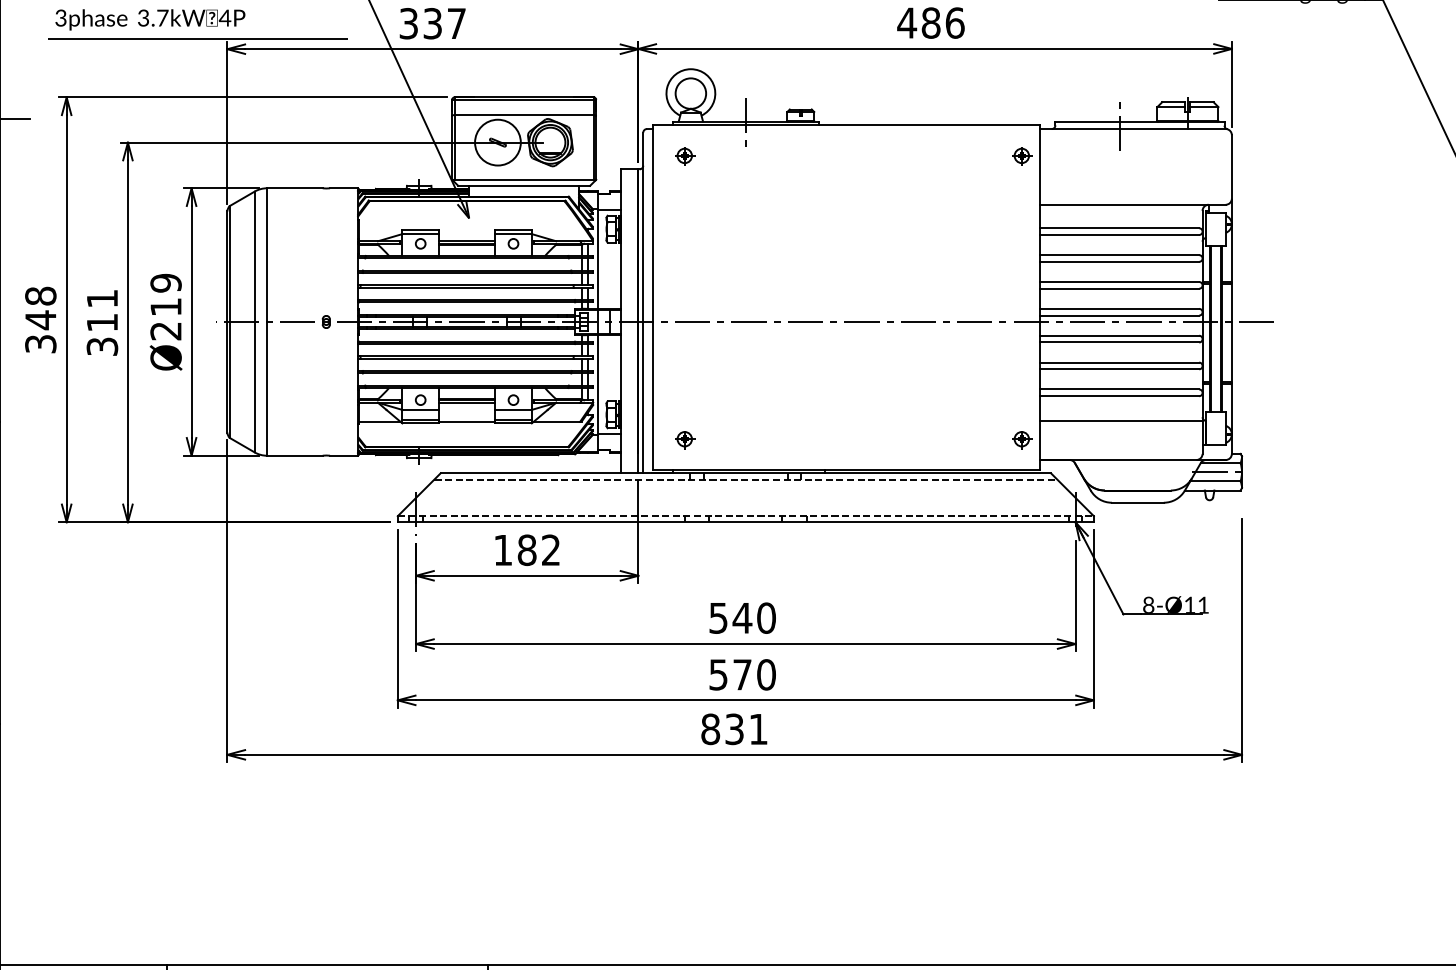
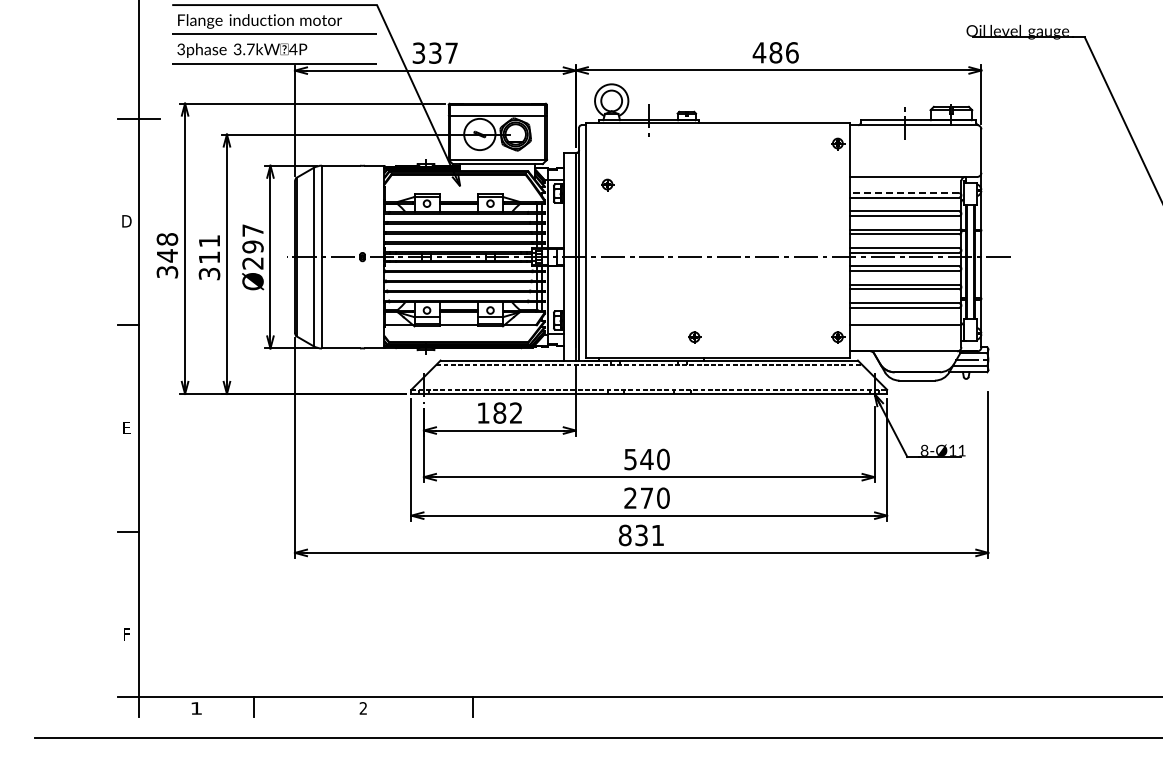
part: (684, 155) -> (607, 184), moved
line: (1119, 228) -> (904, 193), solid -> dashed
text: (165, 294) -> (252, 238), Ø219 -> Ø297
part: (684, 439) -> (694, 337), moved
text: (718, 673) -> (630, 497), 570 -> 270

